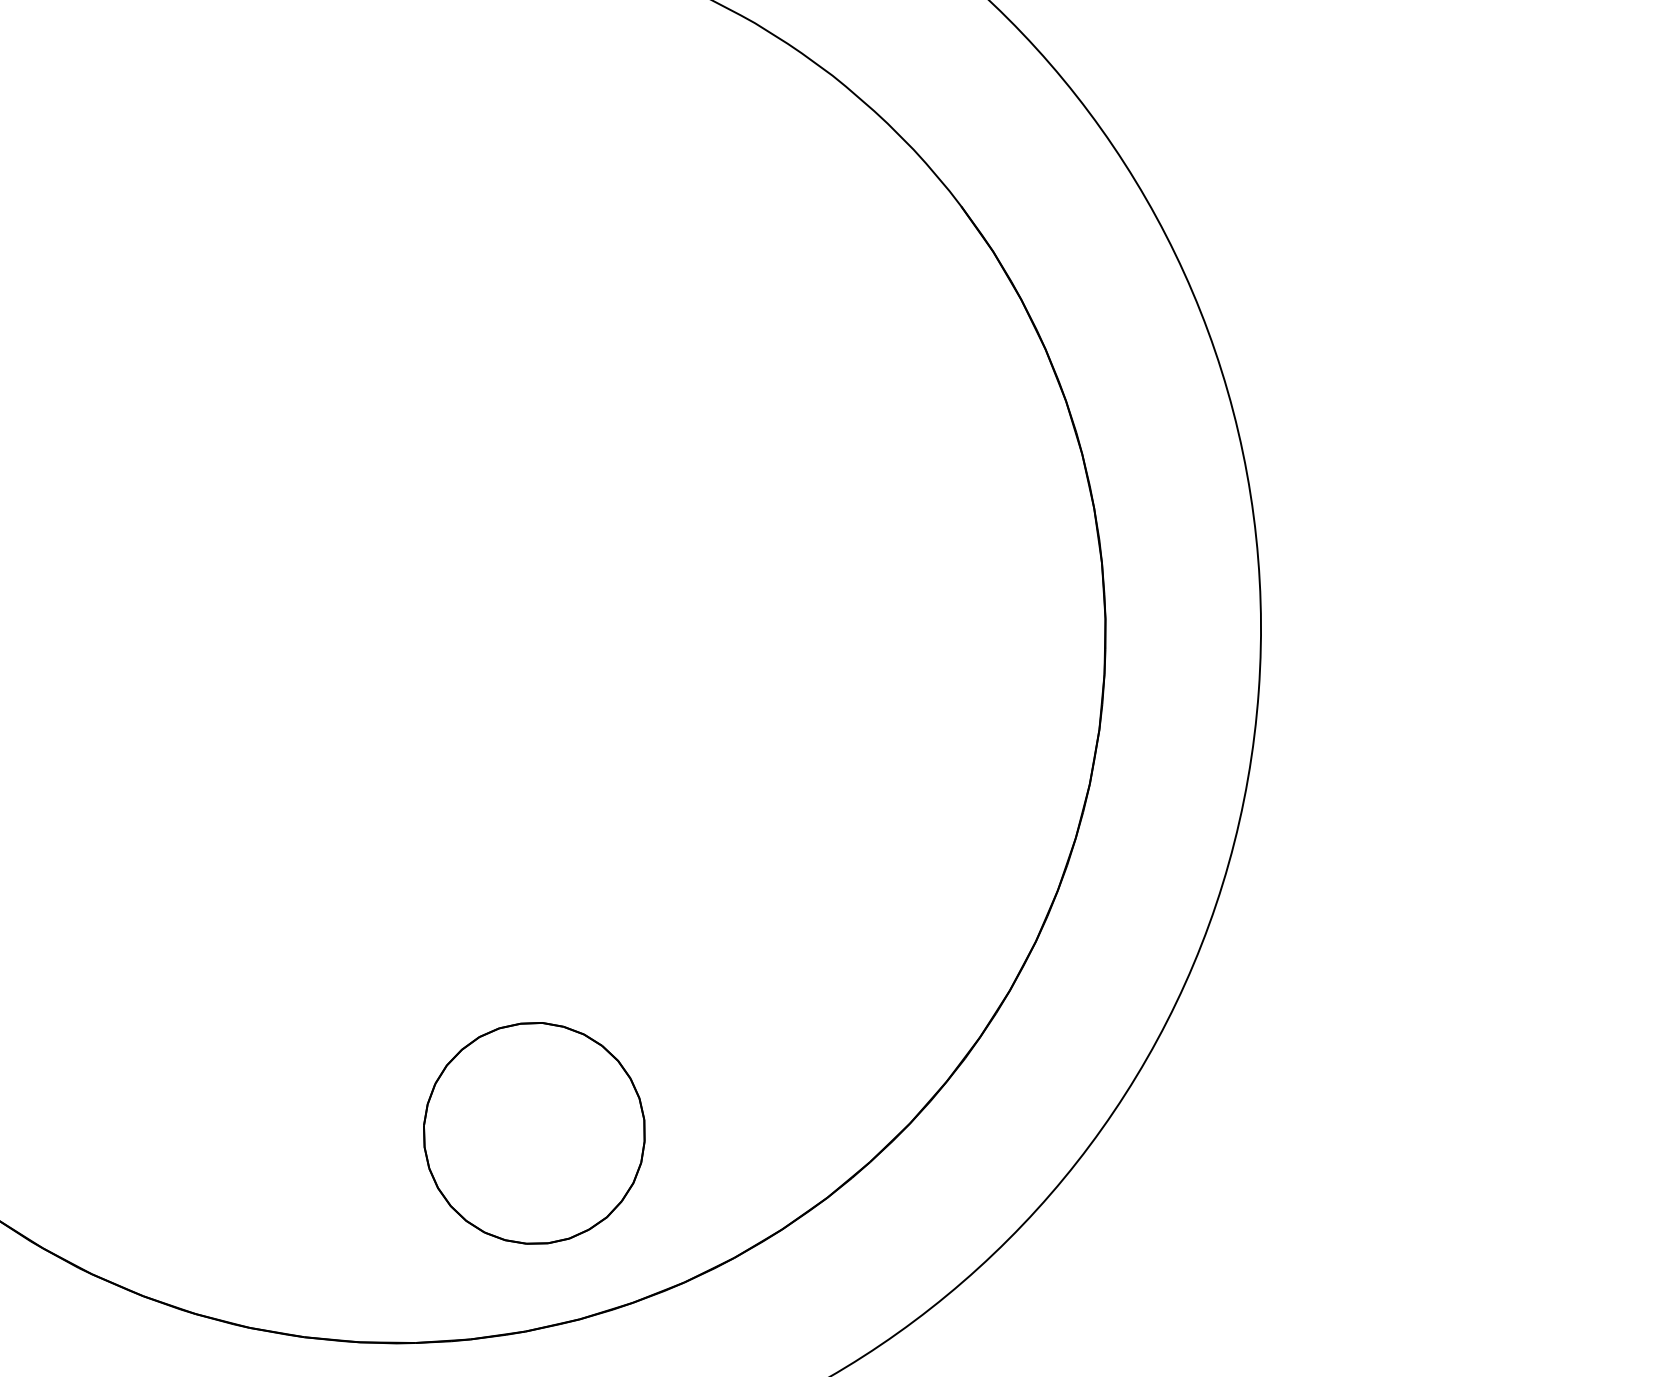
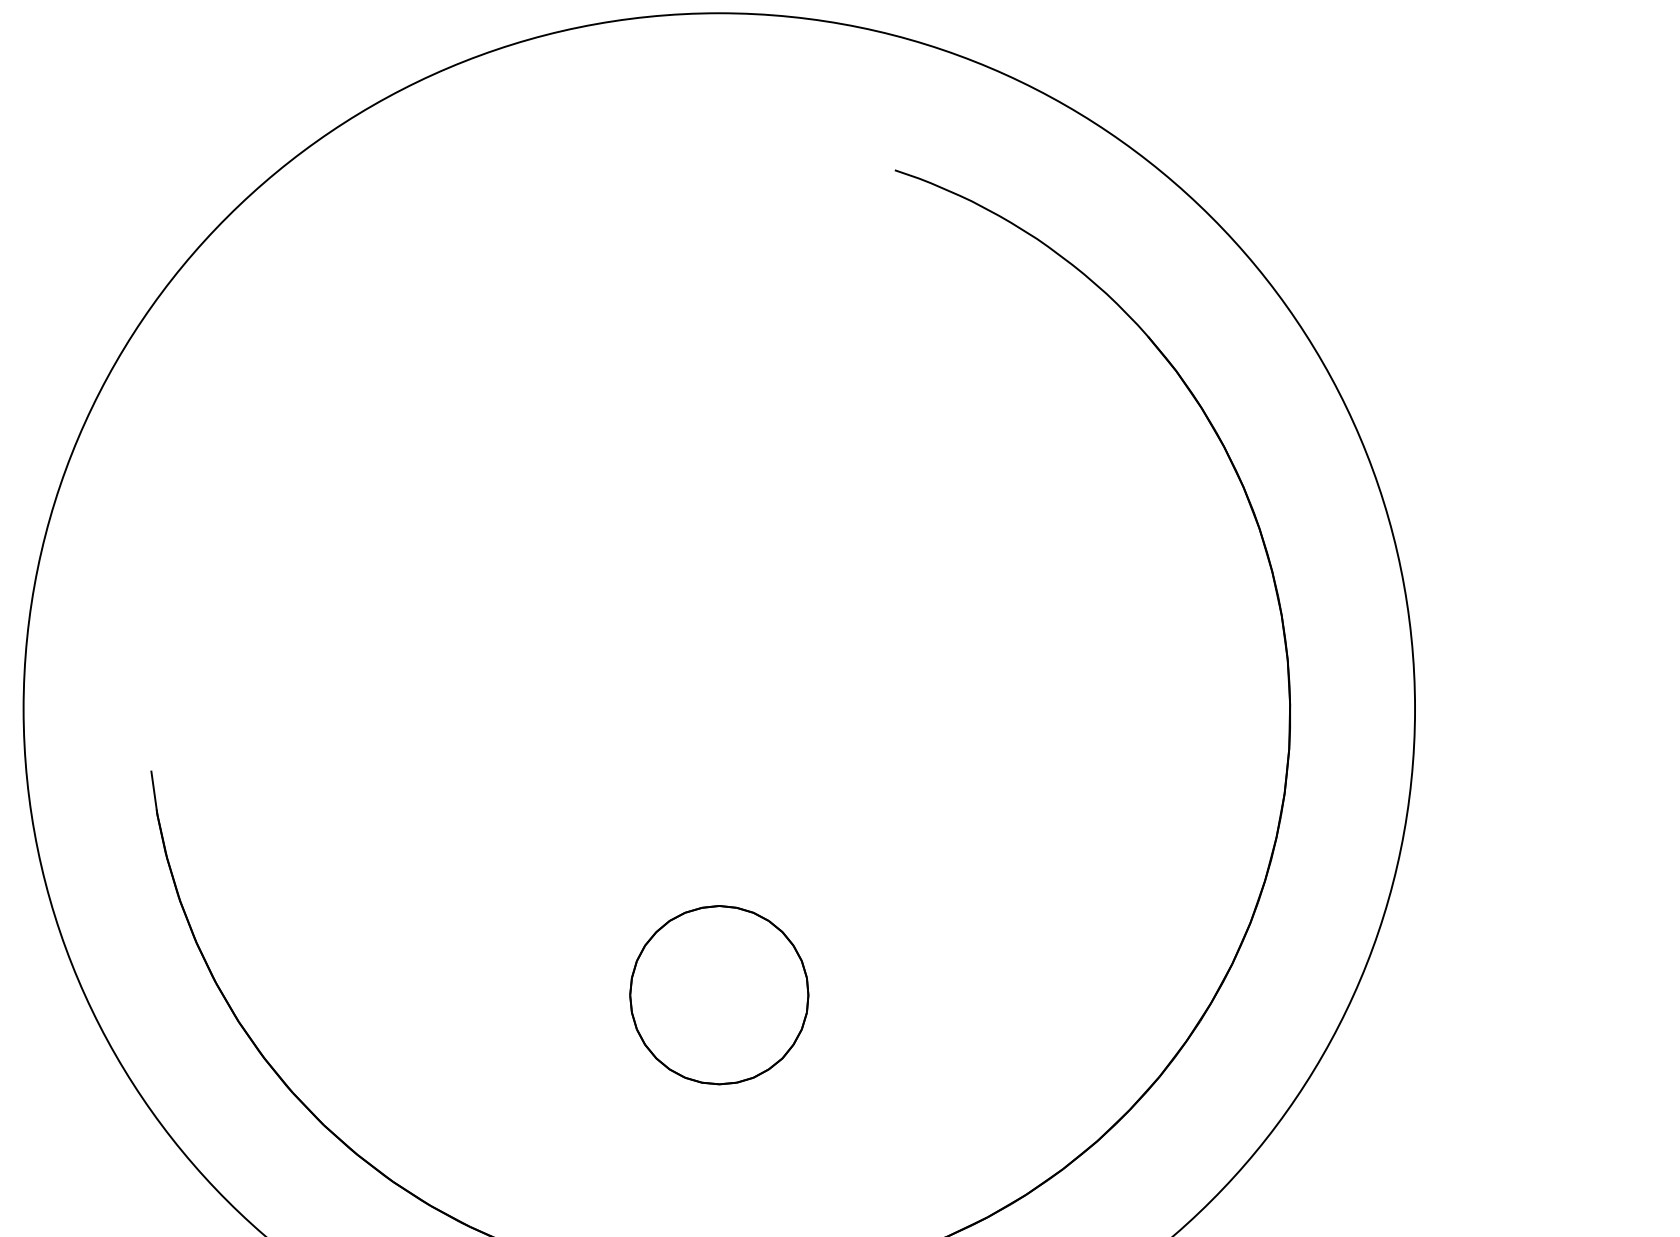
part: (534, 1133) -> (719, 995), moved

